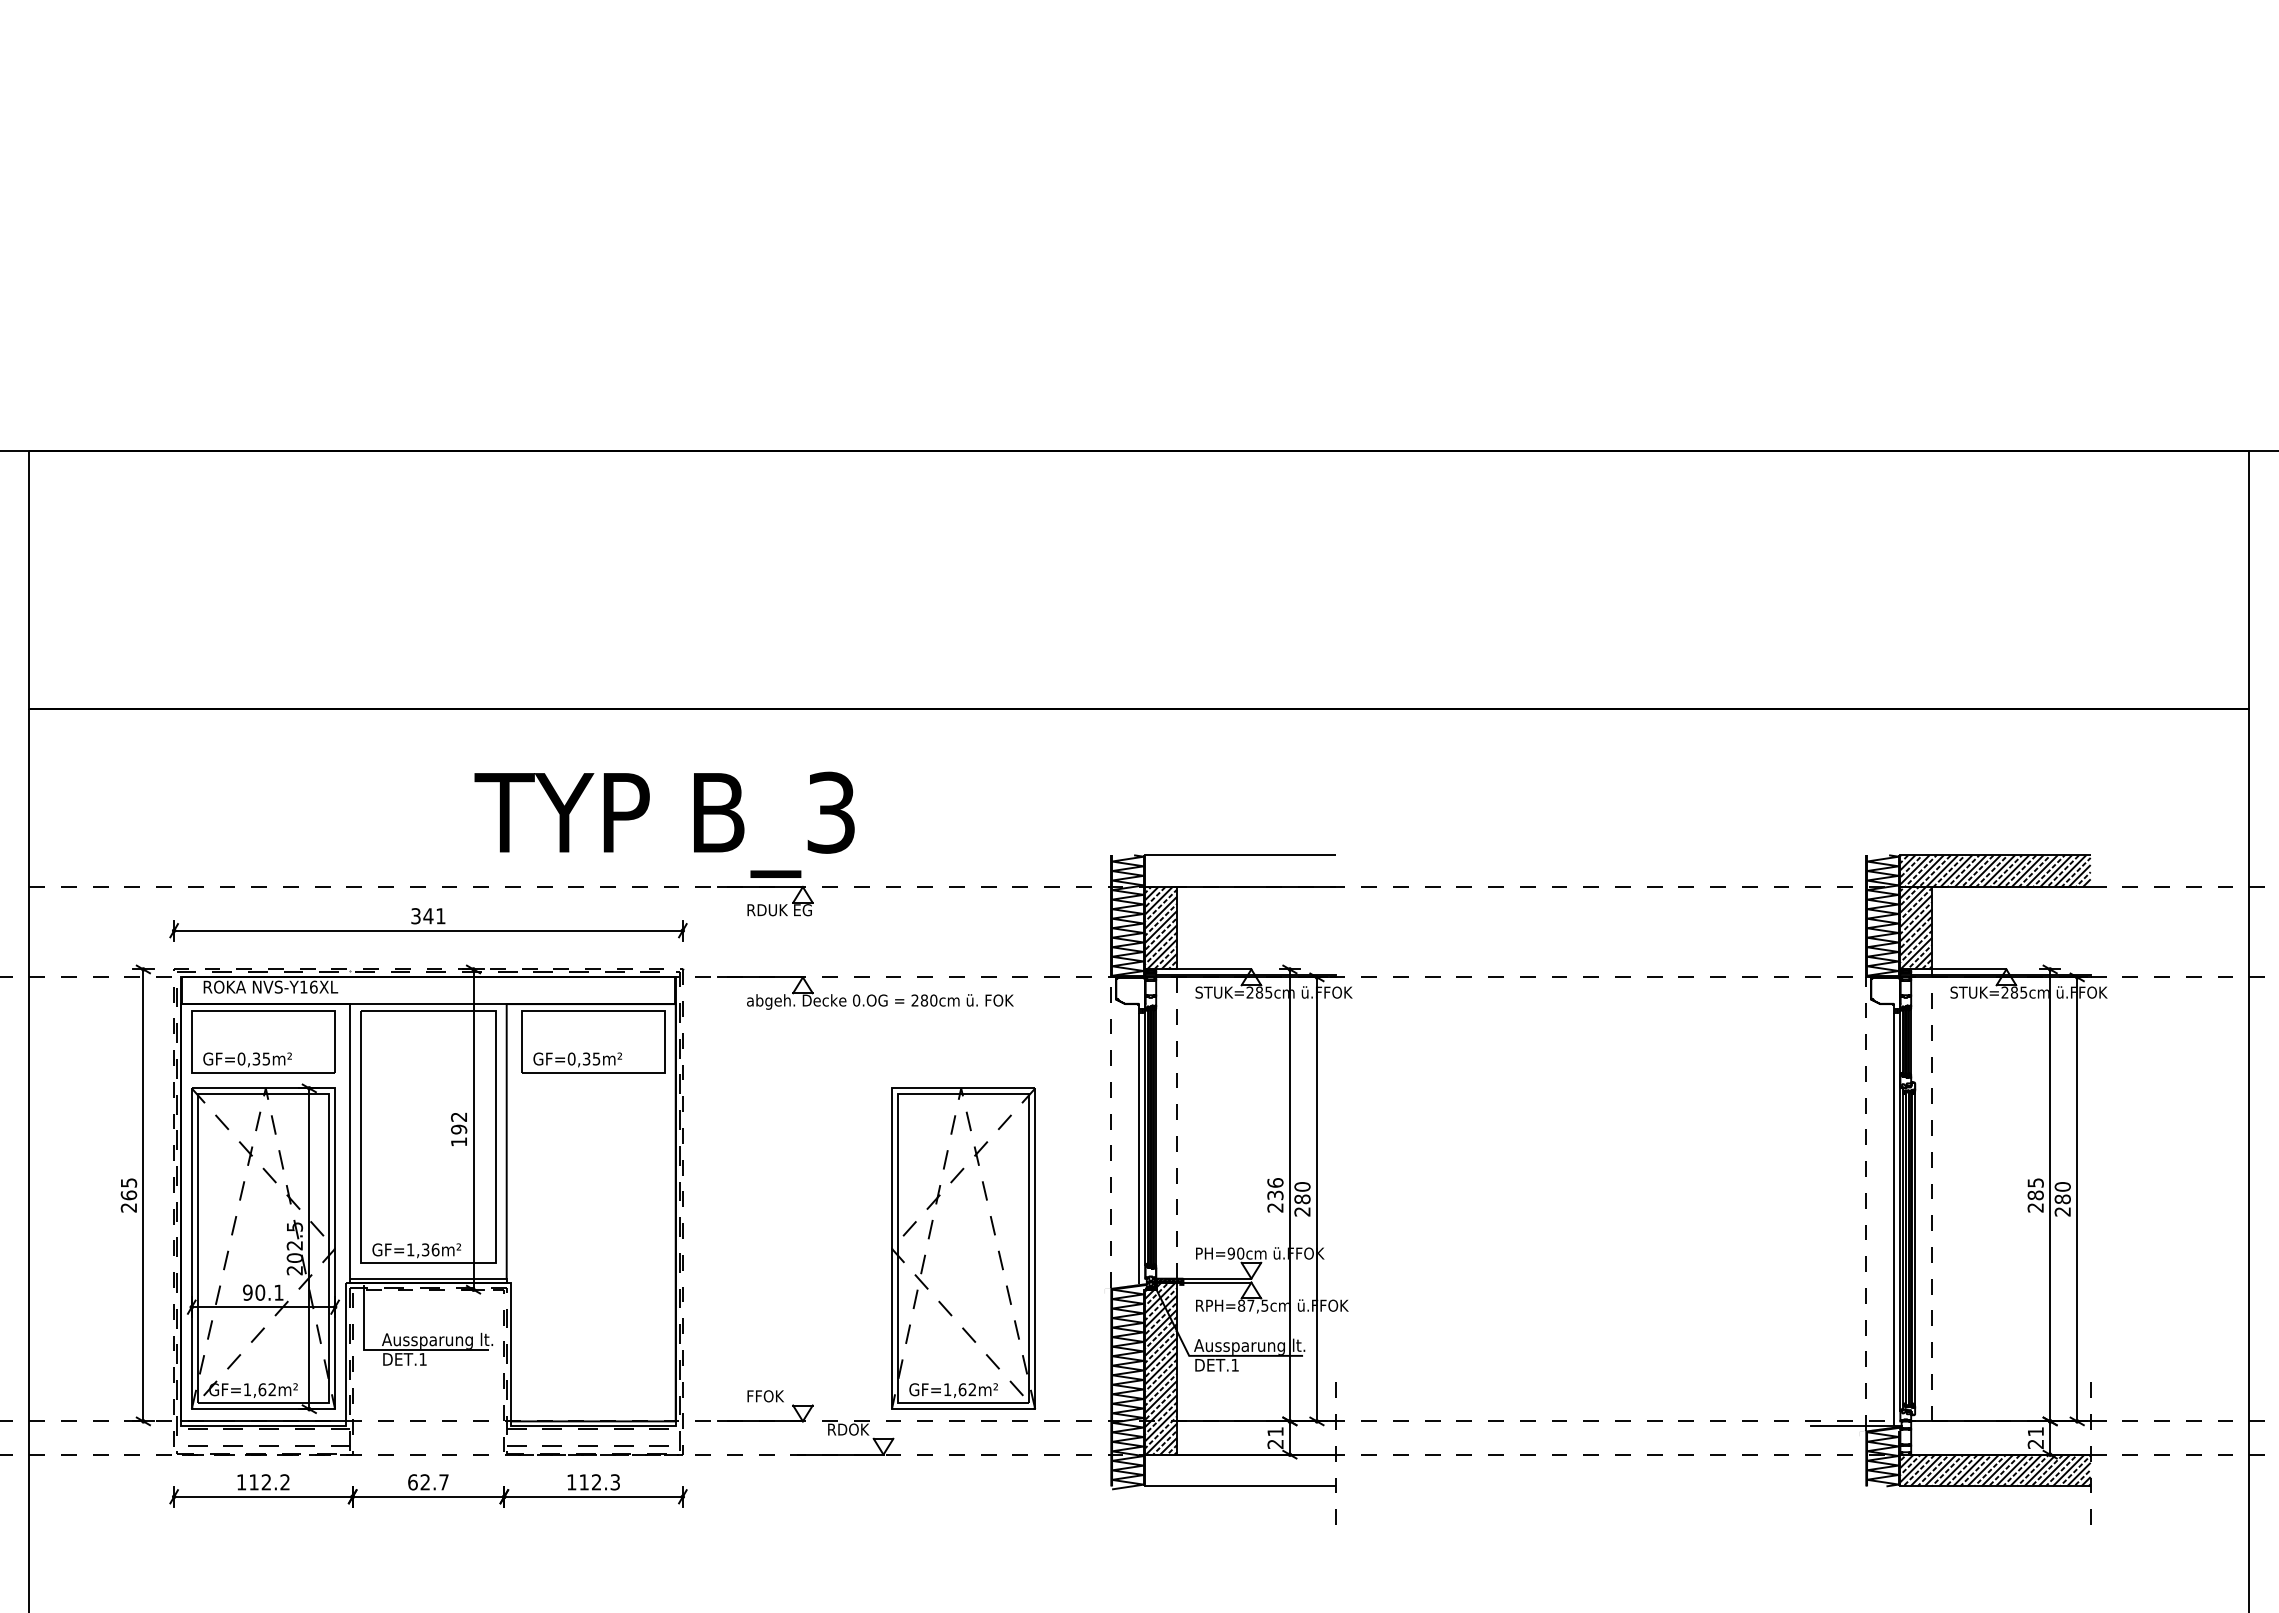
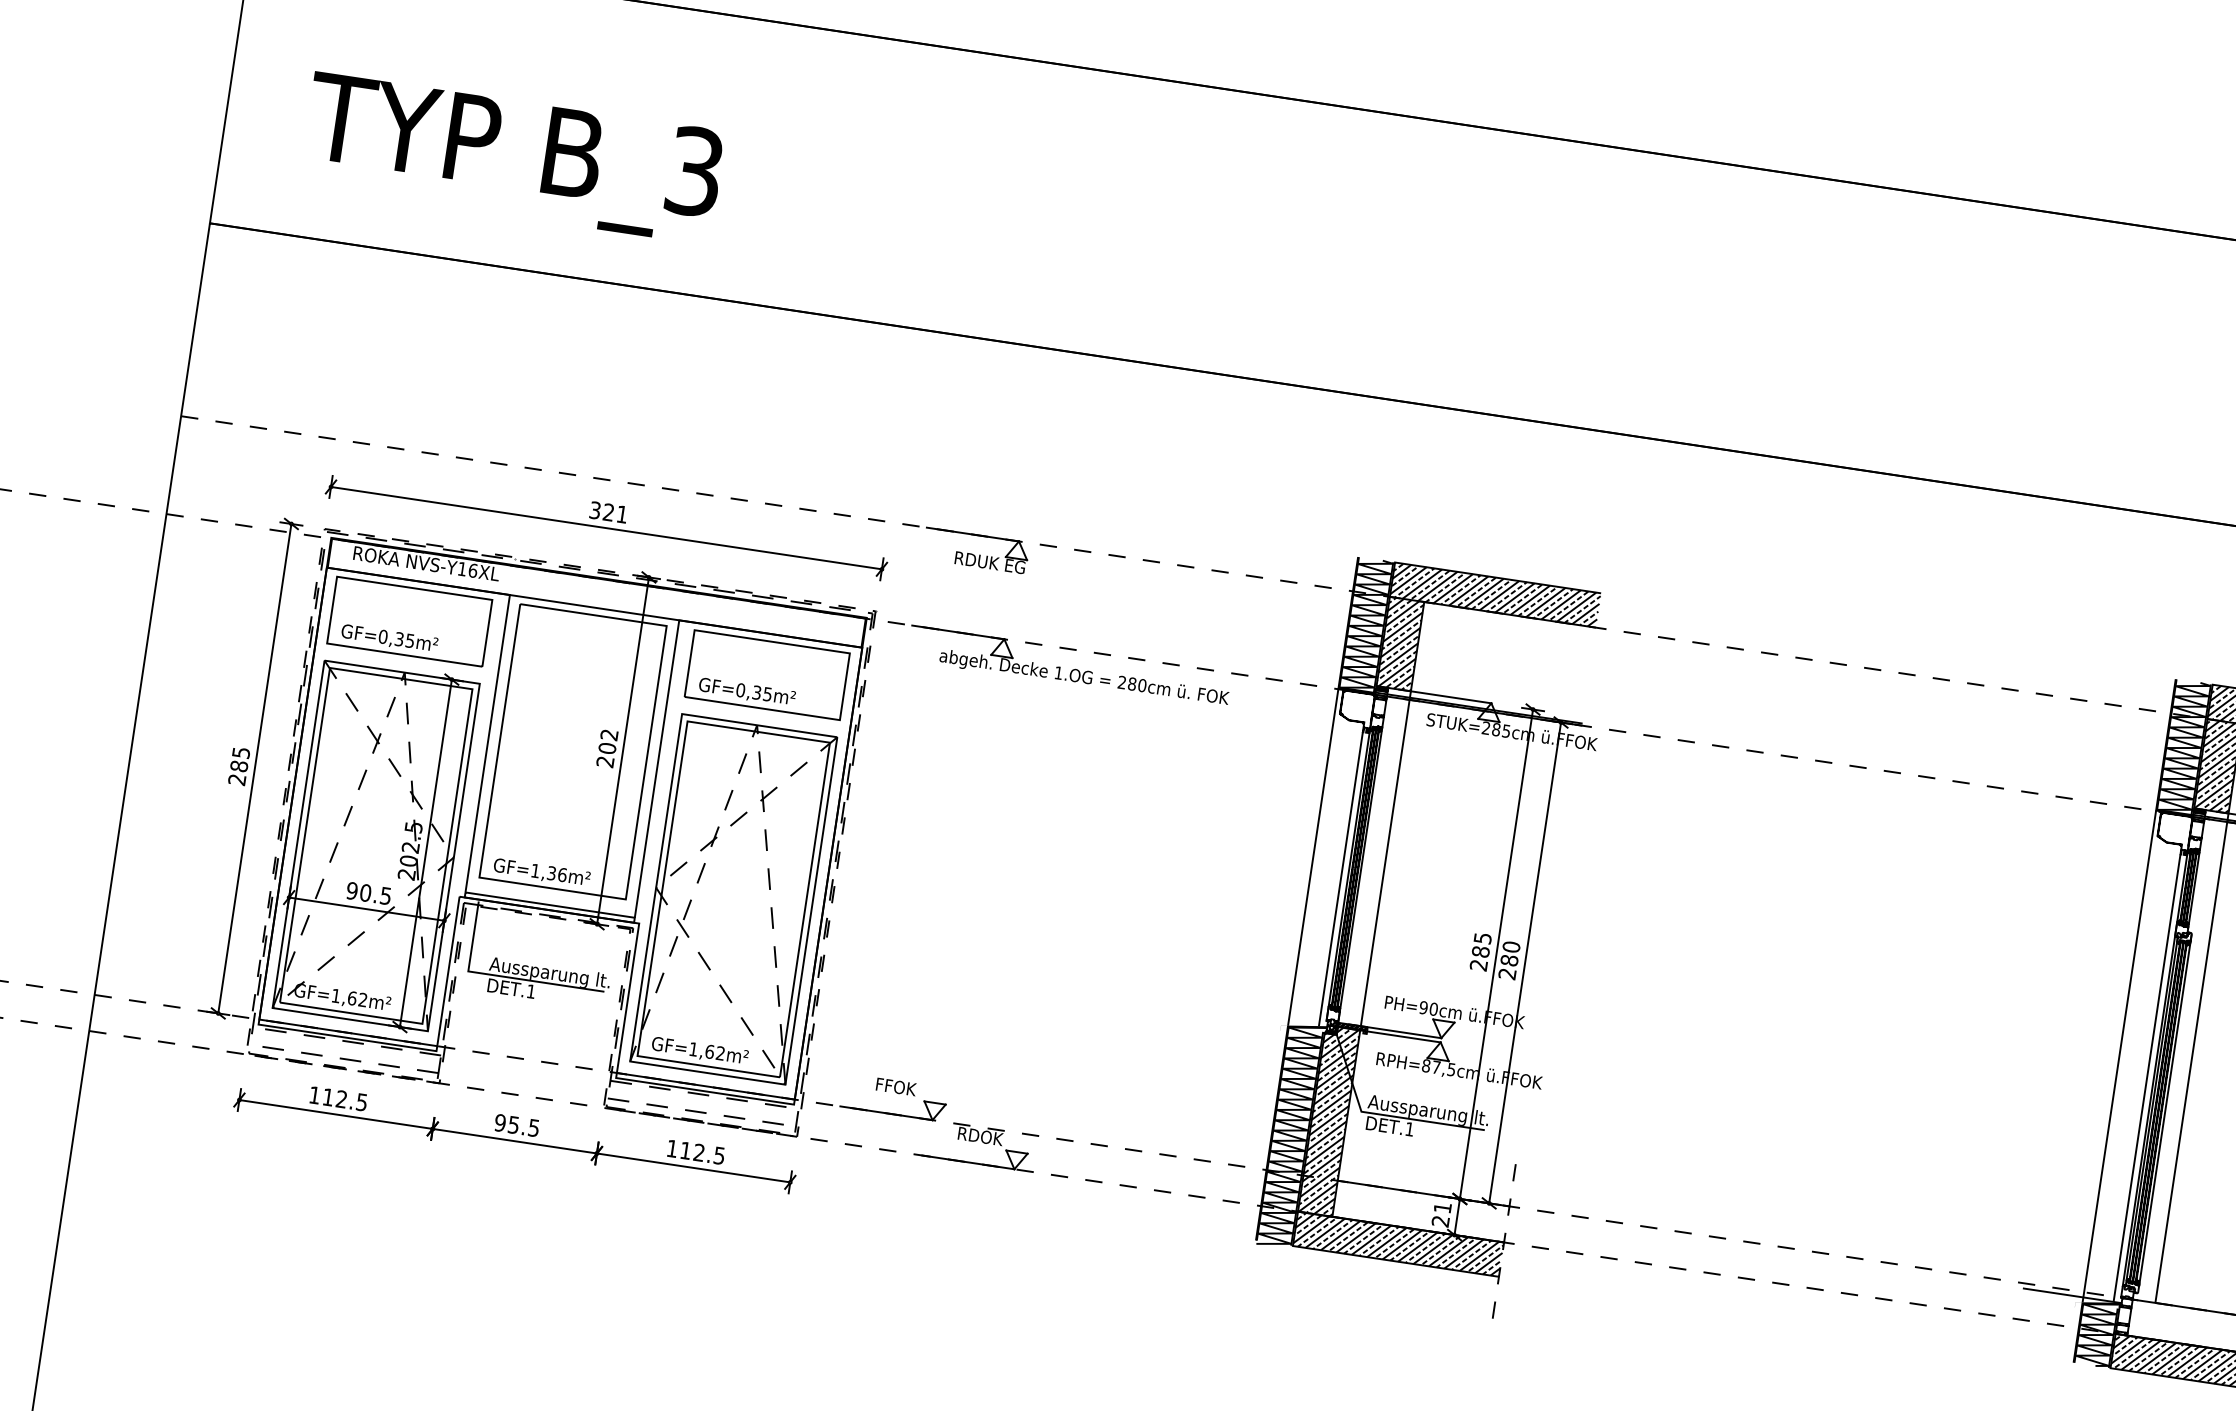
text: (664, 824) -> (512, 157), moved
hatch: (1240, 871) -> (1495, 595), added
text: (428, 916) -> (608, 512), 341 -> 321
text: (856, 1000) -> (1058, 673), 0.OG -> 1.OG
line: (1177, 1124) -> (1386, 859), dashed -> solid
line: (1111, 1132) -> (1313, 857), dashed -> solid
text: (459, 1135) -> (606, 754), 192 -> 202
text: (1275, 1189) -> (1481, 945), 236 -> 285
text: (128, 1195) -> (238, 766), 265 -> 285
line: (1932, 1195) -> (2192, 1058), dashed -> solid
line: (1866, 1203) -> (2119, 1056), dashed -> solid
part: (963, 1248) -> (733, 899), moved
text: (278, 1292) -> (385, 895), 90.1 -> 90.5
hatch: (1240, 1470) -> (1398, 1244), added
text: (615, 1481) -> (719, 1154), 112.3 -> 112.5
text: (284, 1482) -> (361, 1102), 112.2 -> 112.5
text: (428, 1482) -> (517, 1125), 62.7 -> 95.5

